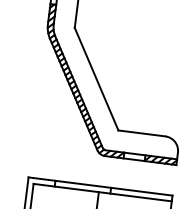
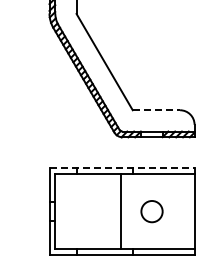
line: (141, 133) -> (156, 110), solid -> dashed
line: (100, 186) -> (122, 168), solid -> dashed

